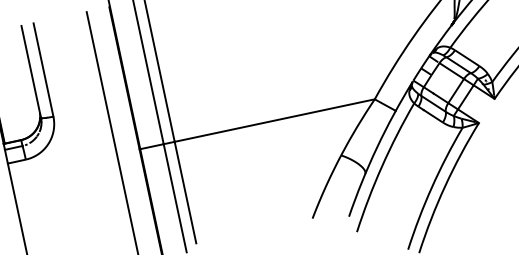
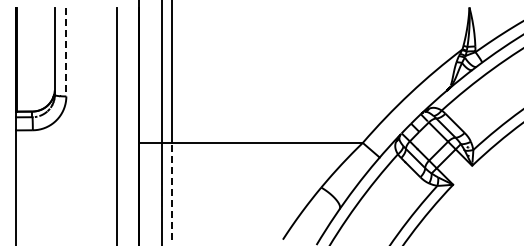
line: (43, 70) -> (66, 52), solid -> dashed
line: (185, 191) -> (172, 190), solid -> dashed

